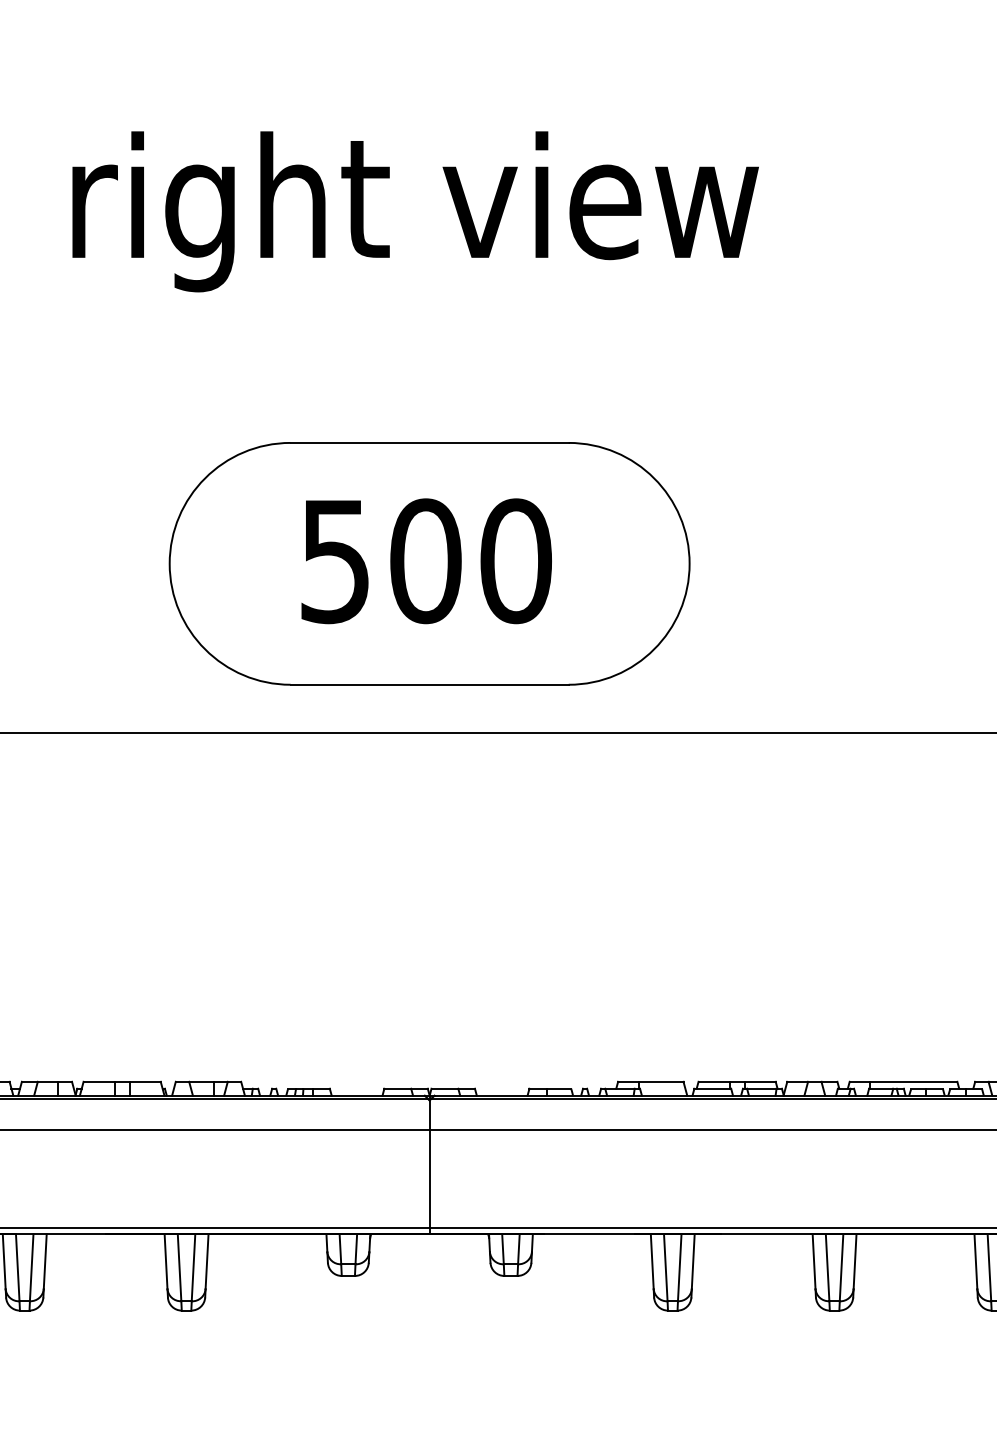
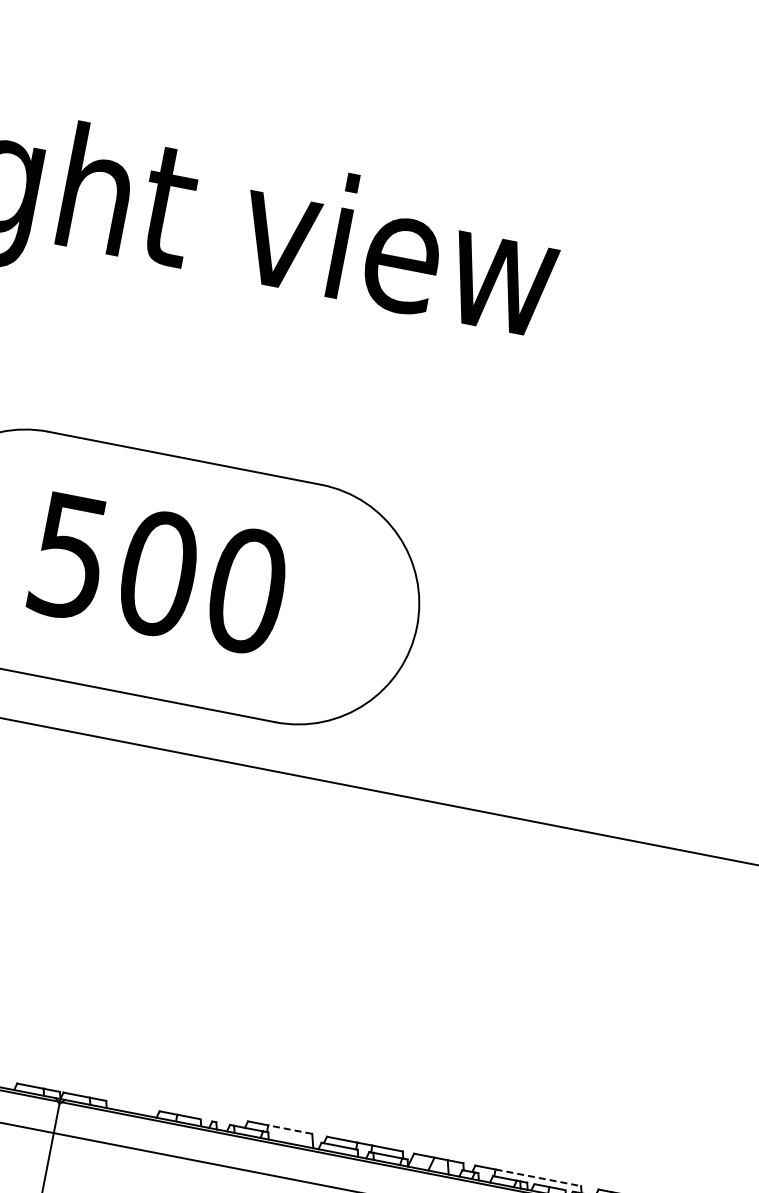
line: (660, 1081) -> (289, 1129), solid -> dashed
line: (913, 1081) -> (538, 1177), solid -> dashed

